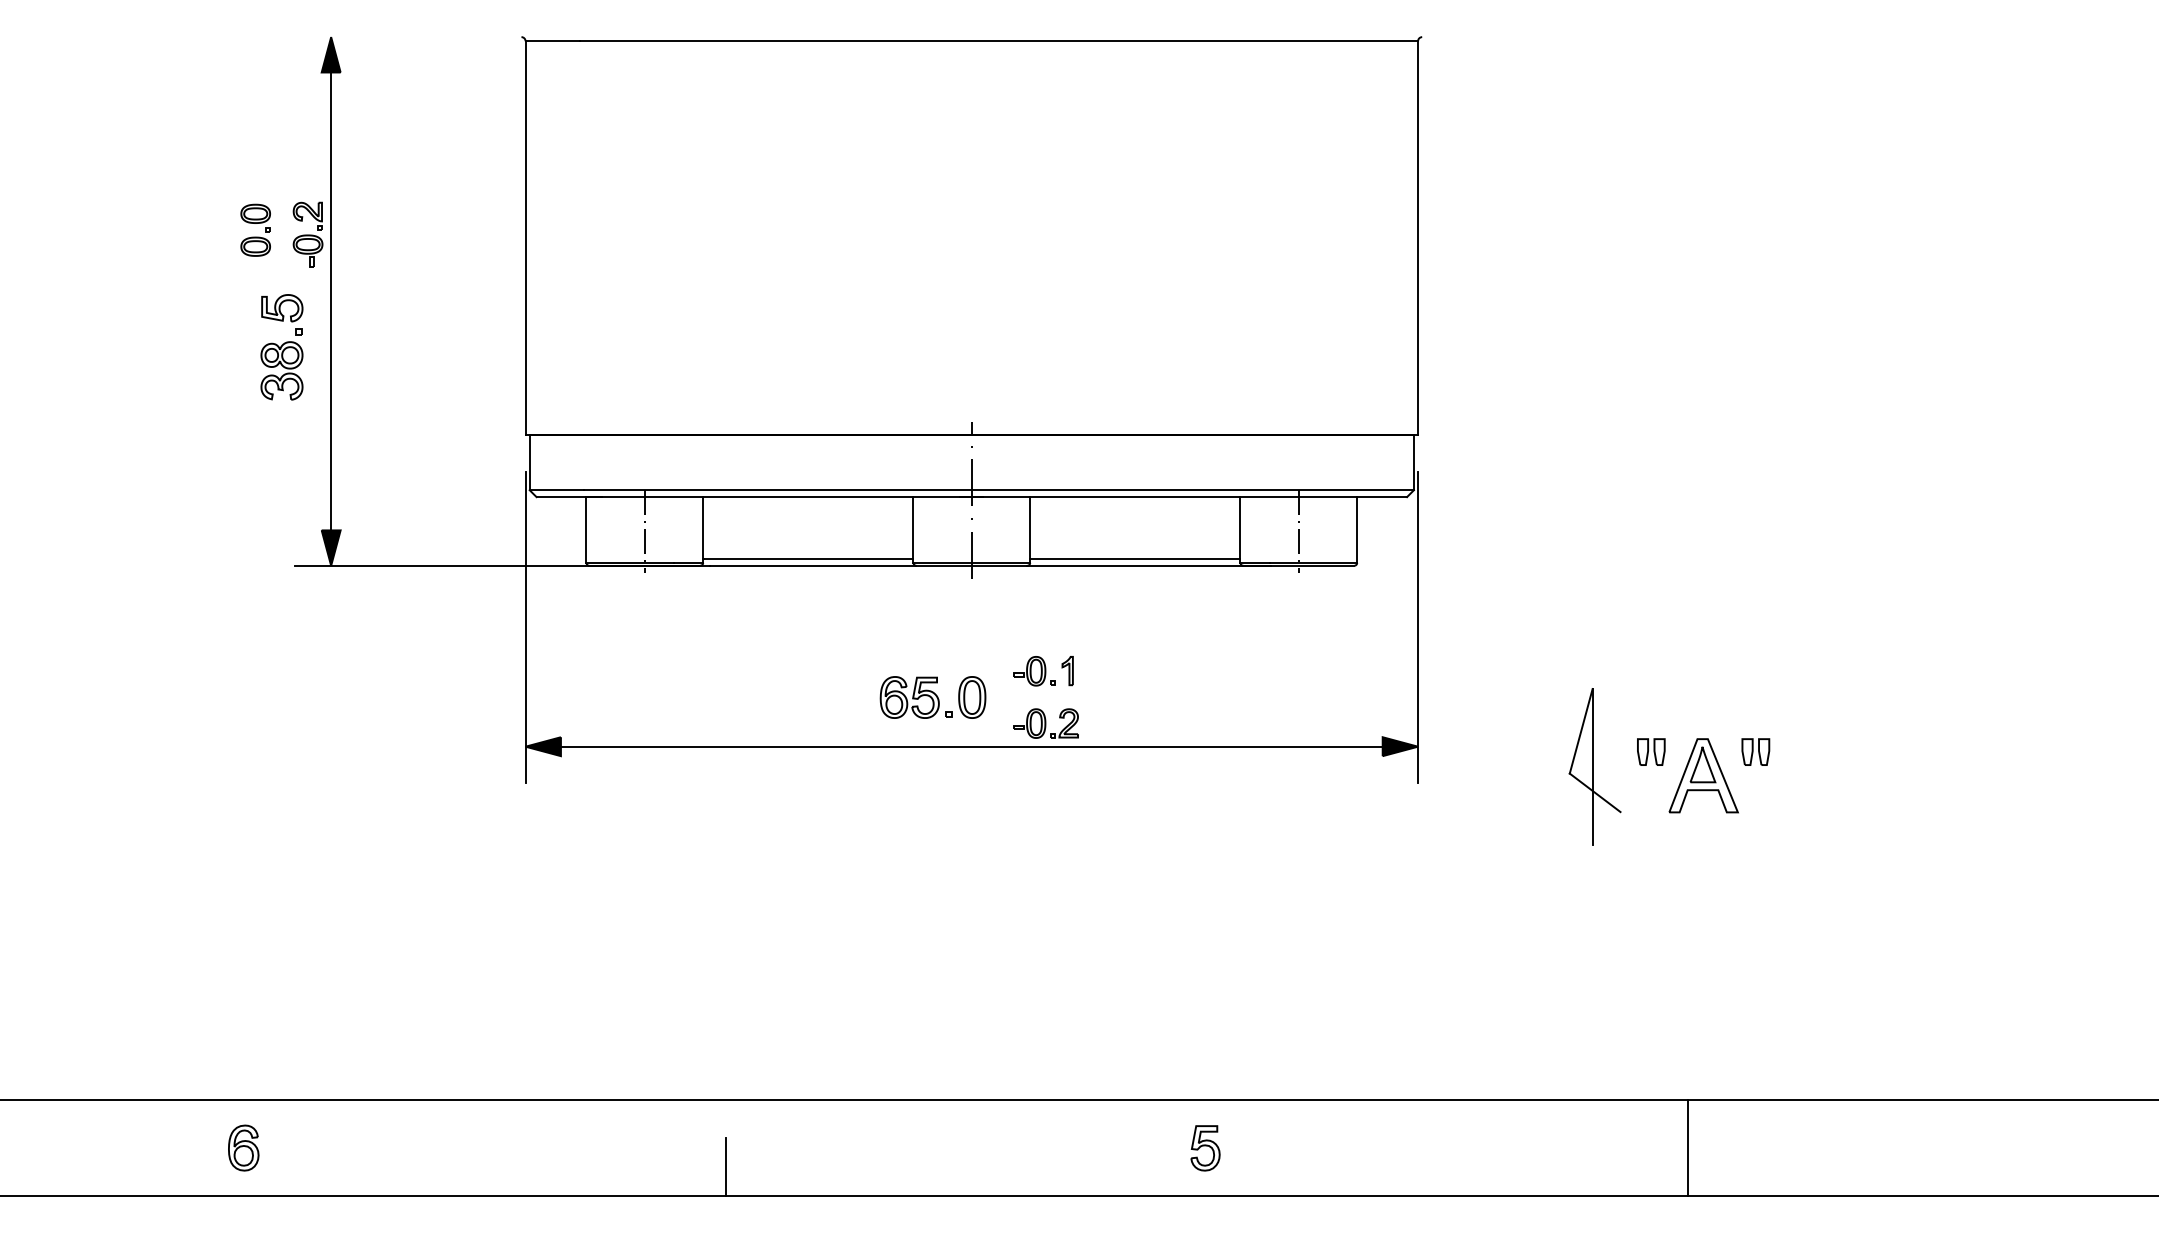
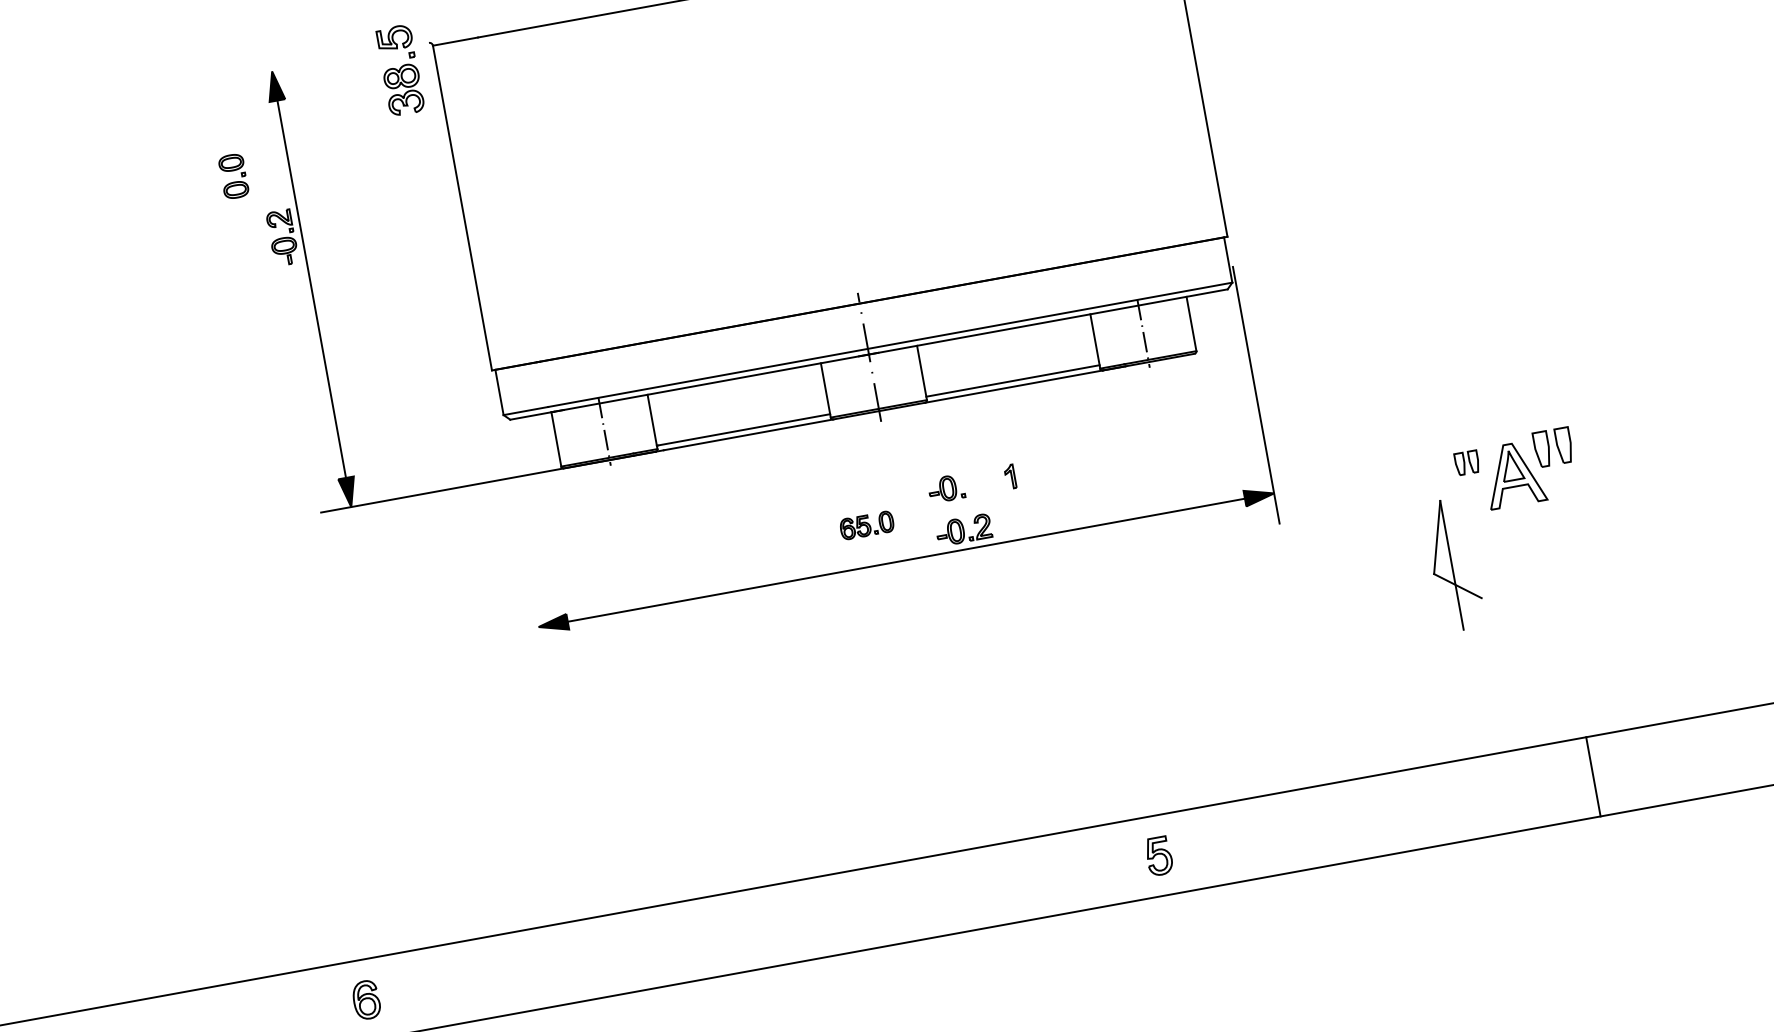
part: (255, 229) -> (233, 175), moved
part: (281, 347) -> (399, 70), moved
line: (525, 627) -> (520, 528), removed
part: (1067, 671) -> (1010, 477), moved
part: (932, 697) -> (866, 525), size x0.6
part: (1755, 751) -> (1552, 446), size x1.6
part: (1594, 766) -> (1453, 564), moved
line: (1687, 1147) -> (1593, 776), moved
line: (726, 1166) -> (767, 942), removed

